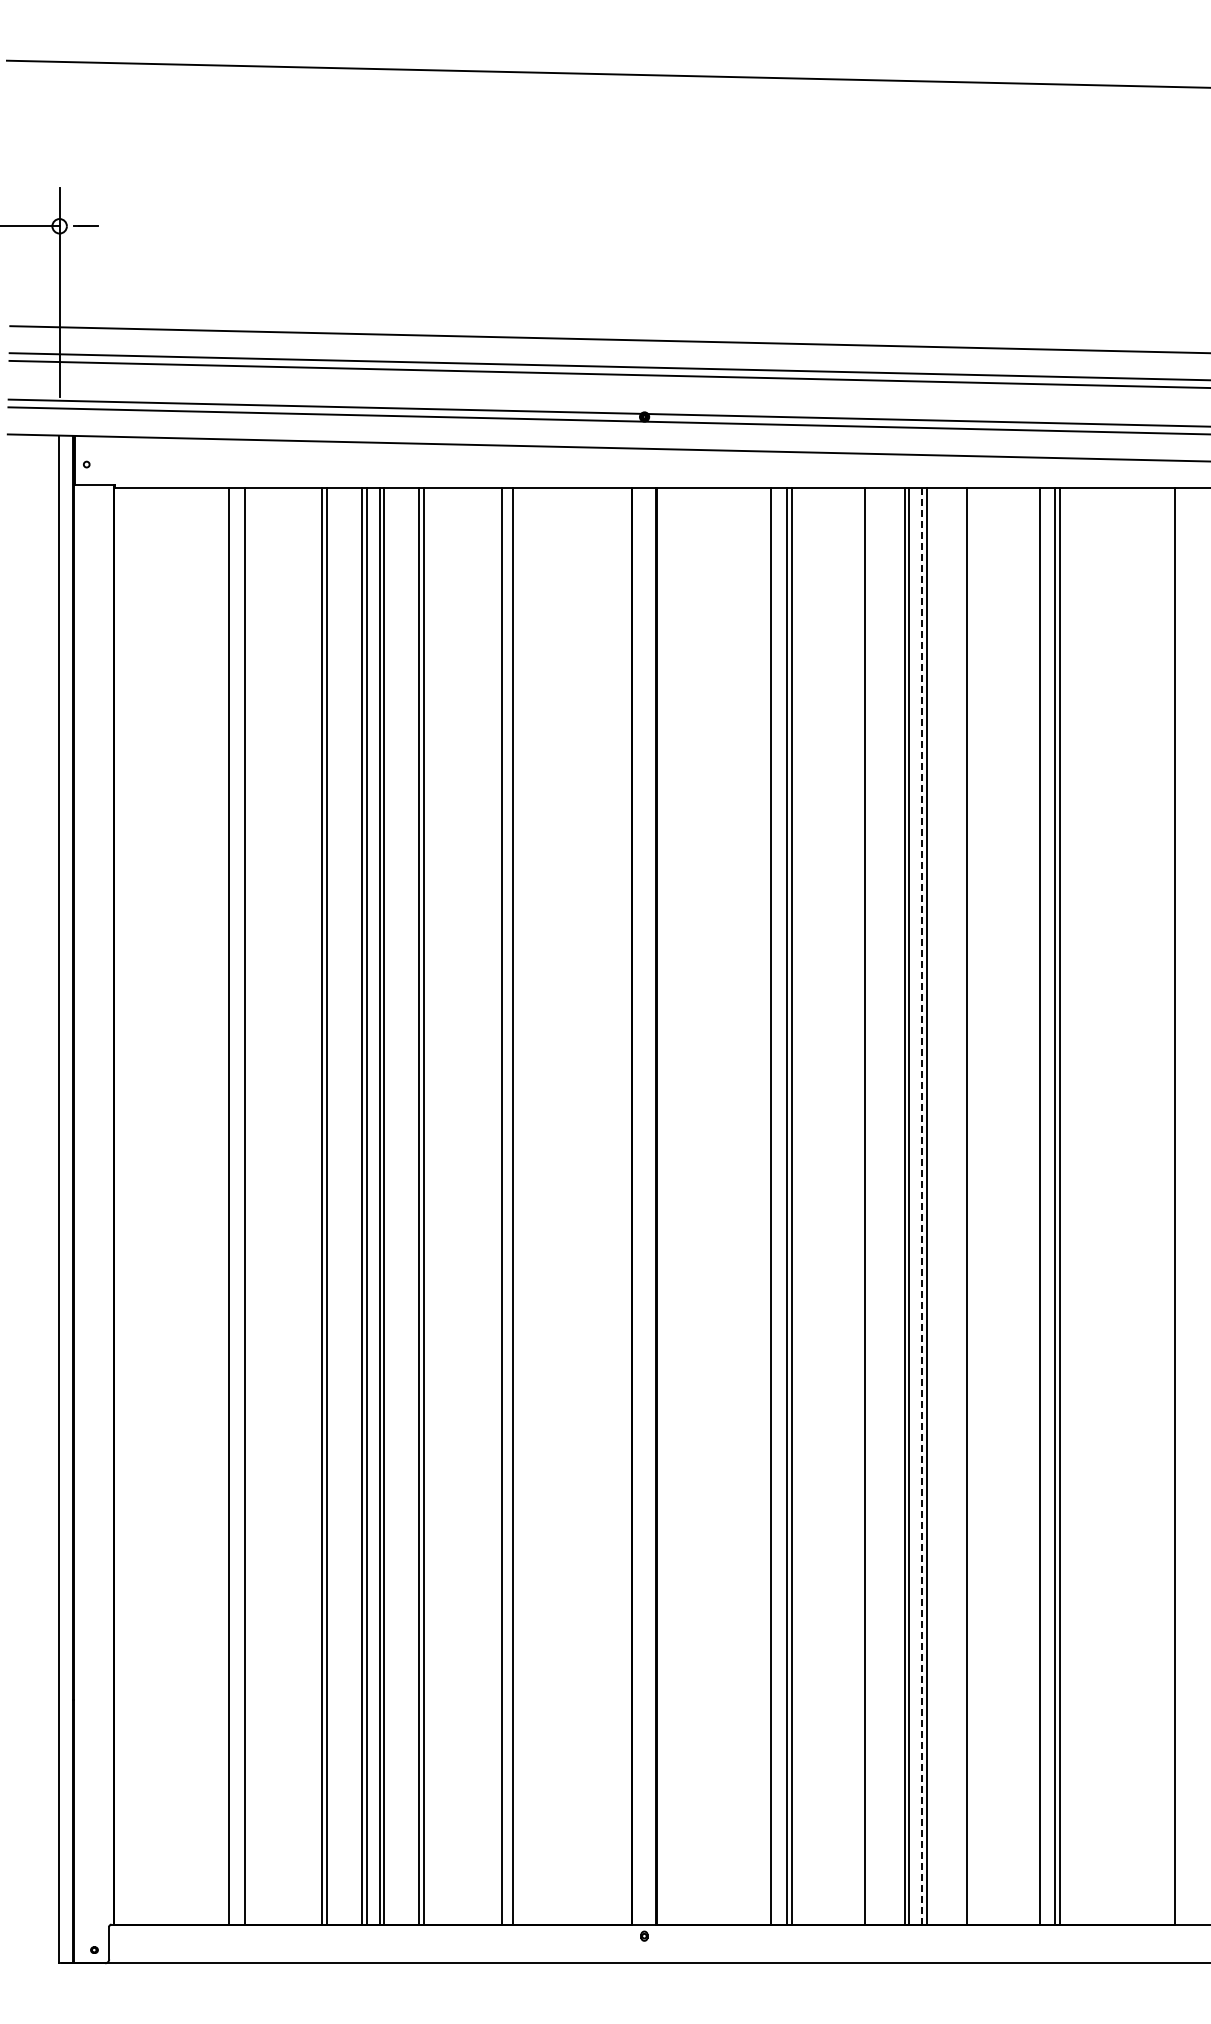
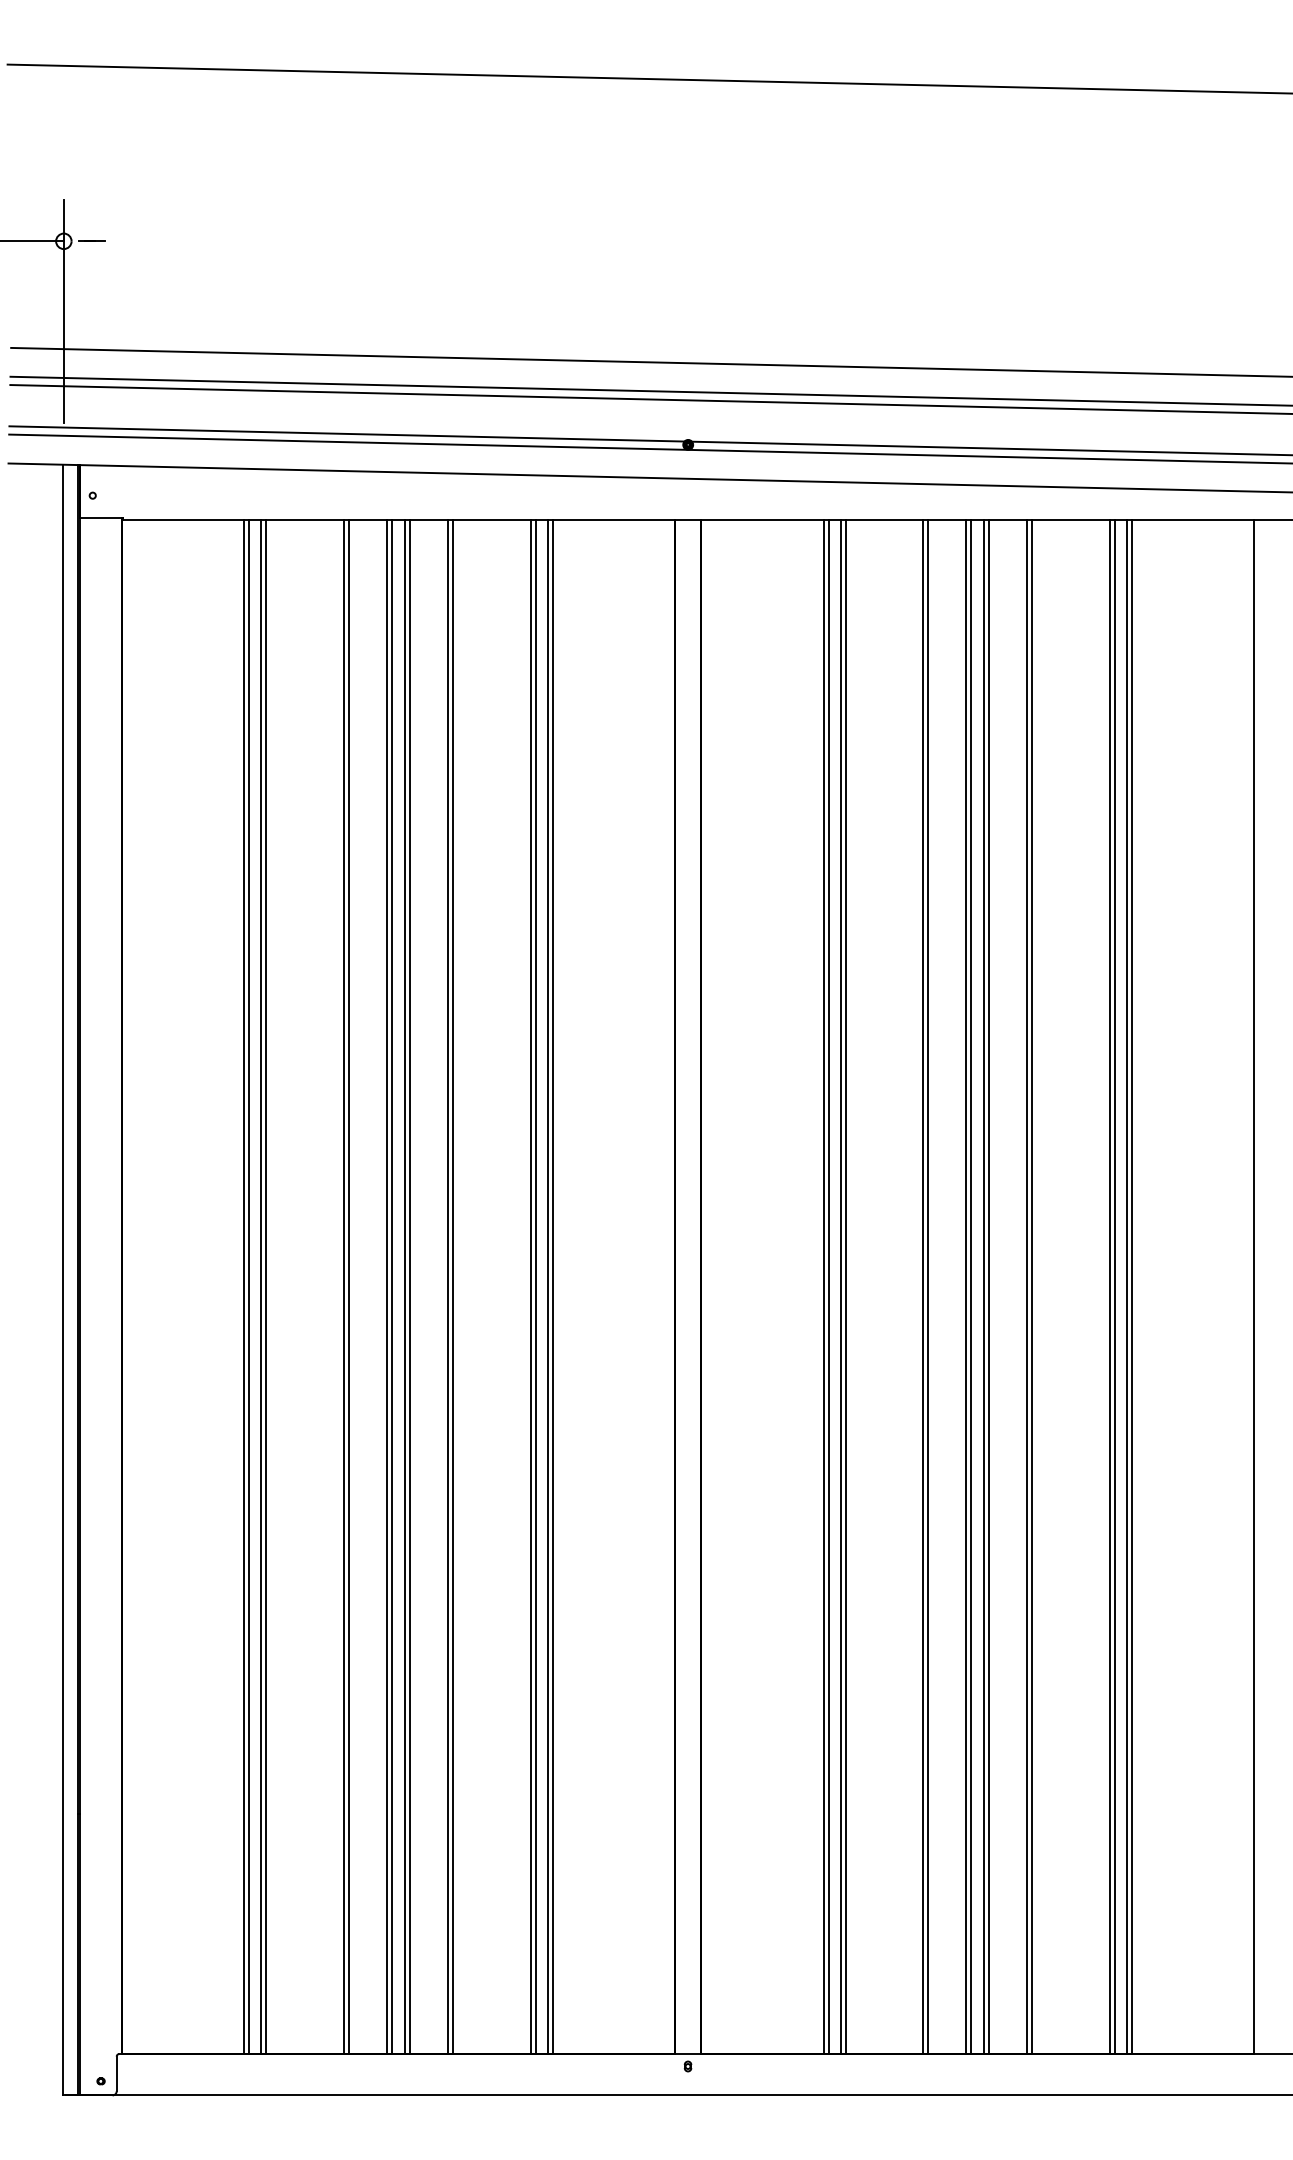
line: (233, 1205) -> (249, 1286), added
line: (249, 1205) -> (266, 1286), added
line: (496, 1205) -> (530, 1286), added
line: (517, 1205) -> (552, 1286), added
line: (776, 1205) -> (829, 1286), added
line: (869, 1205) -> (928, 1286), added
line: (962, 1205) -> (1027, 1286), added
line: (1044, 1205) -> (1115, 1286), added
line: (922, 1206) -> (984, 1287), dashed -> solid

